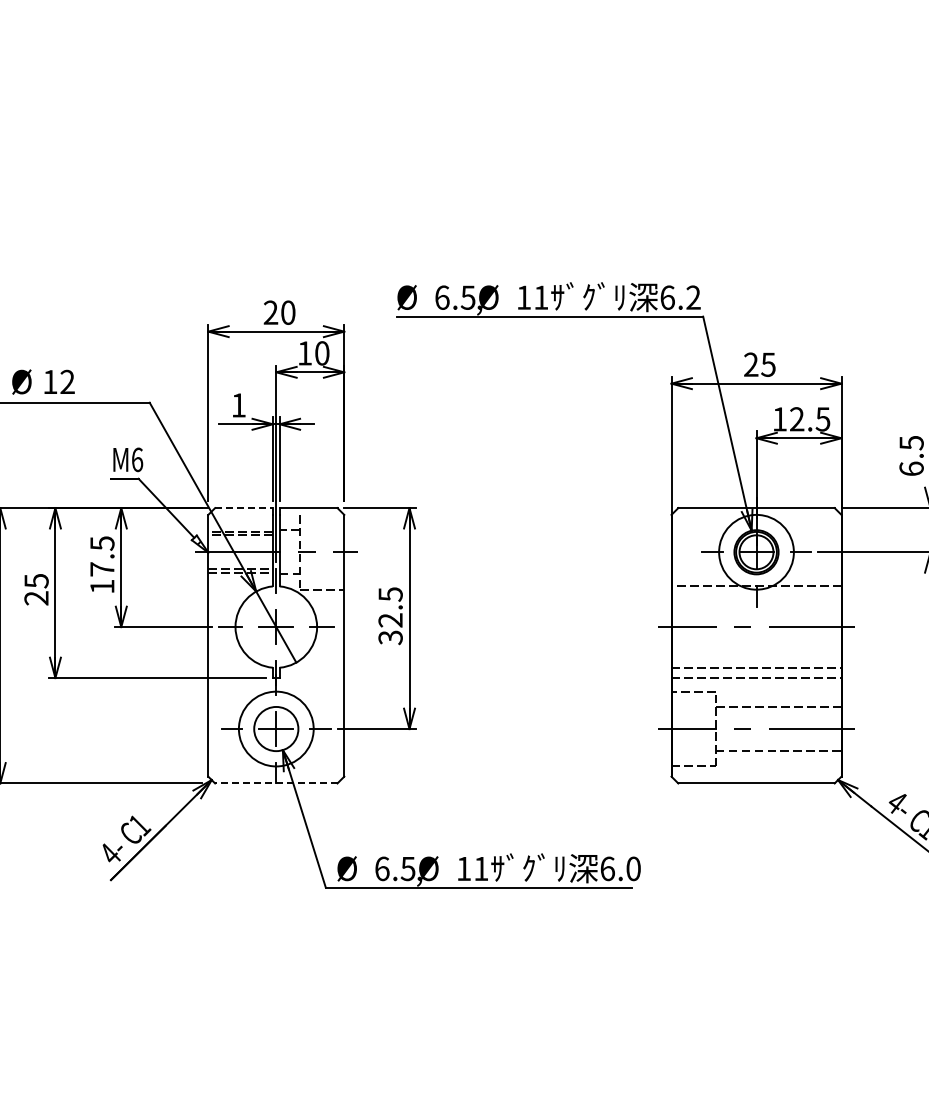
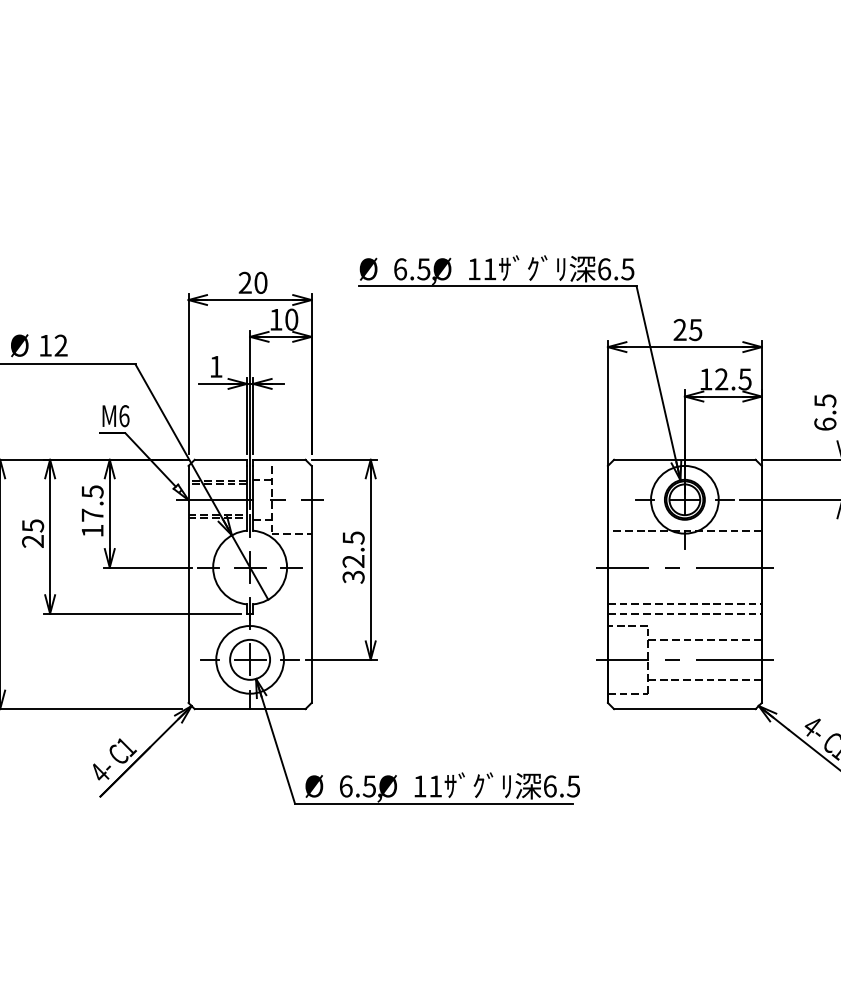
text: (693, 297) -> (627, 269), 6.2 -> 6.5
line: (244, 508) -> (221, 460), dashed -> solid
line: (275, 783) -> (249, 709), dashed -> solid
text: (633, 868) -> (573, 786), 6.0 -> 6.5

